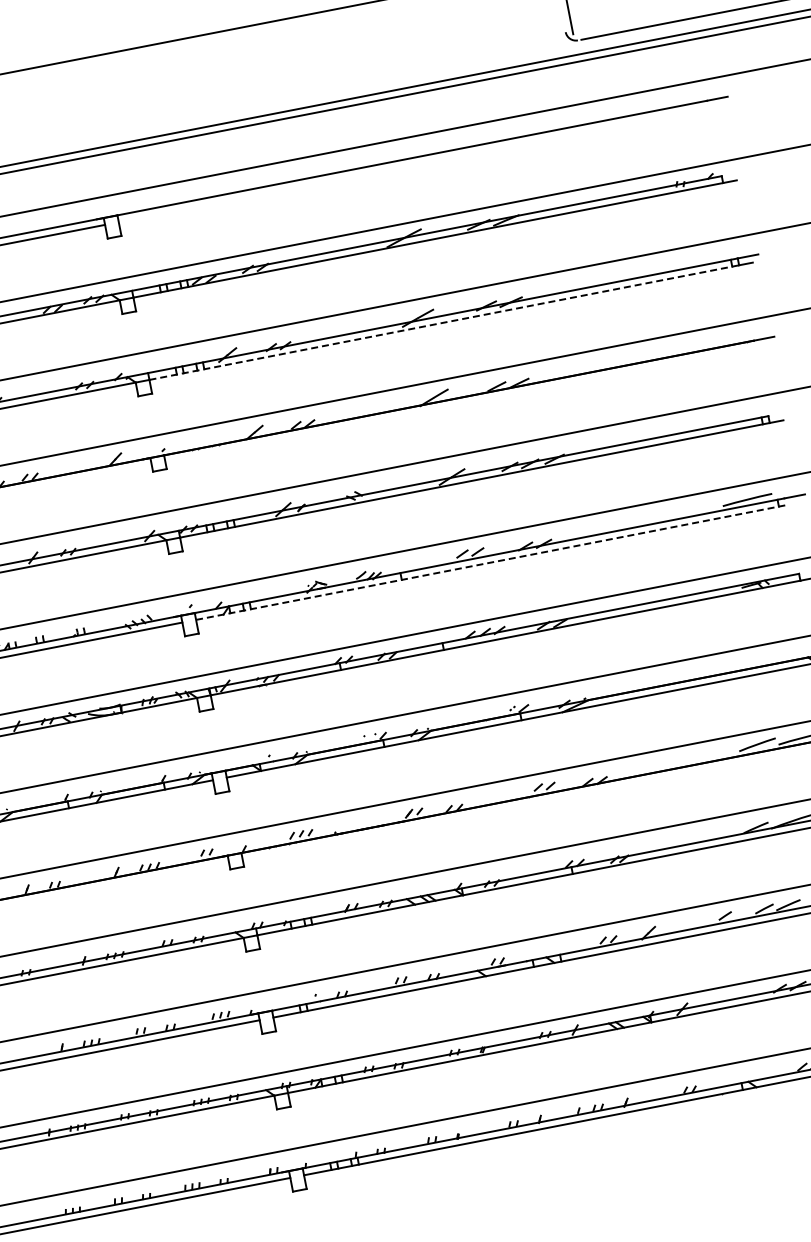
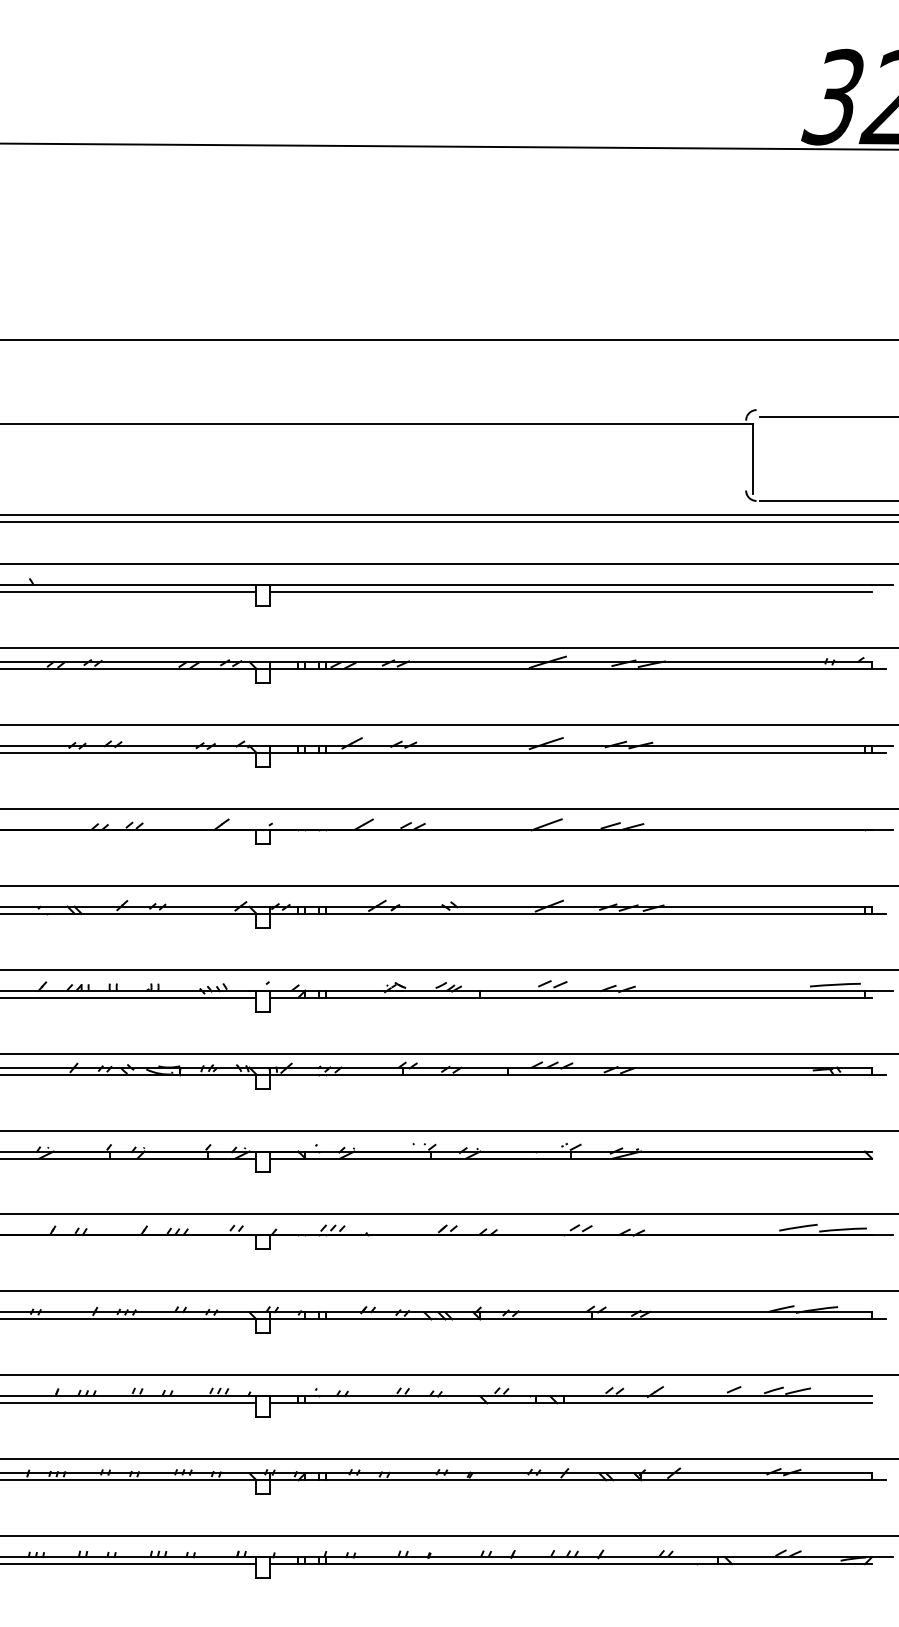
line: (413, 164) -> (571, 591), added
line: (444, 322) -> (571, 752), dashed -> solid
line: (491, 562) -> (571, 997), dashed -> solid

